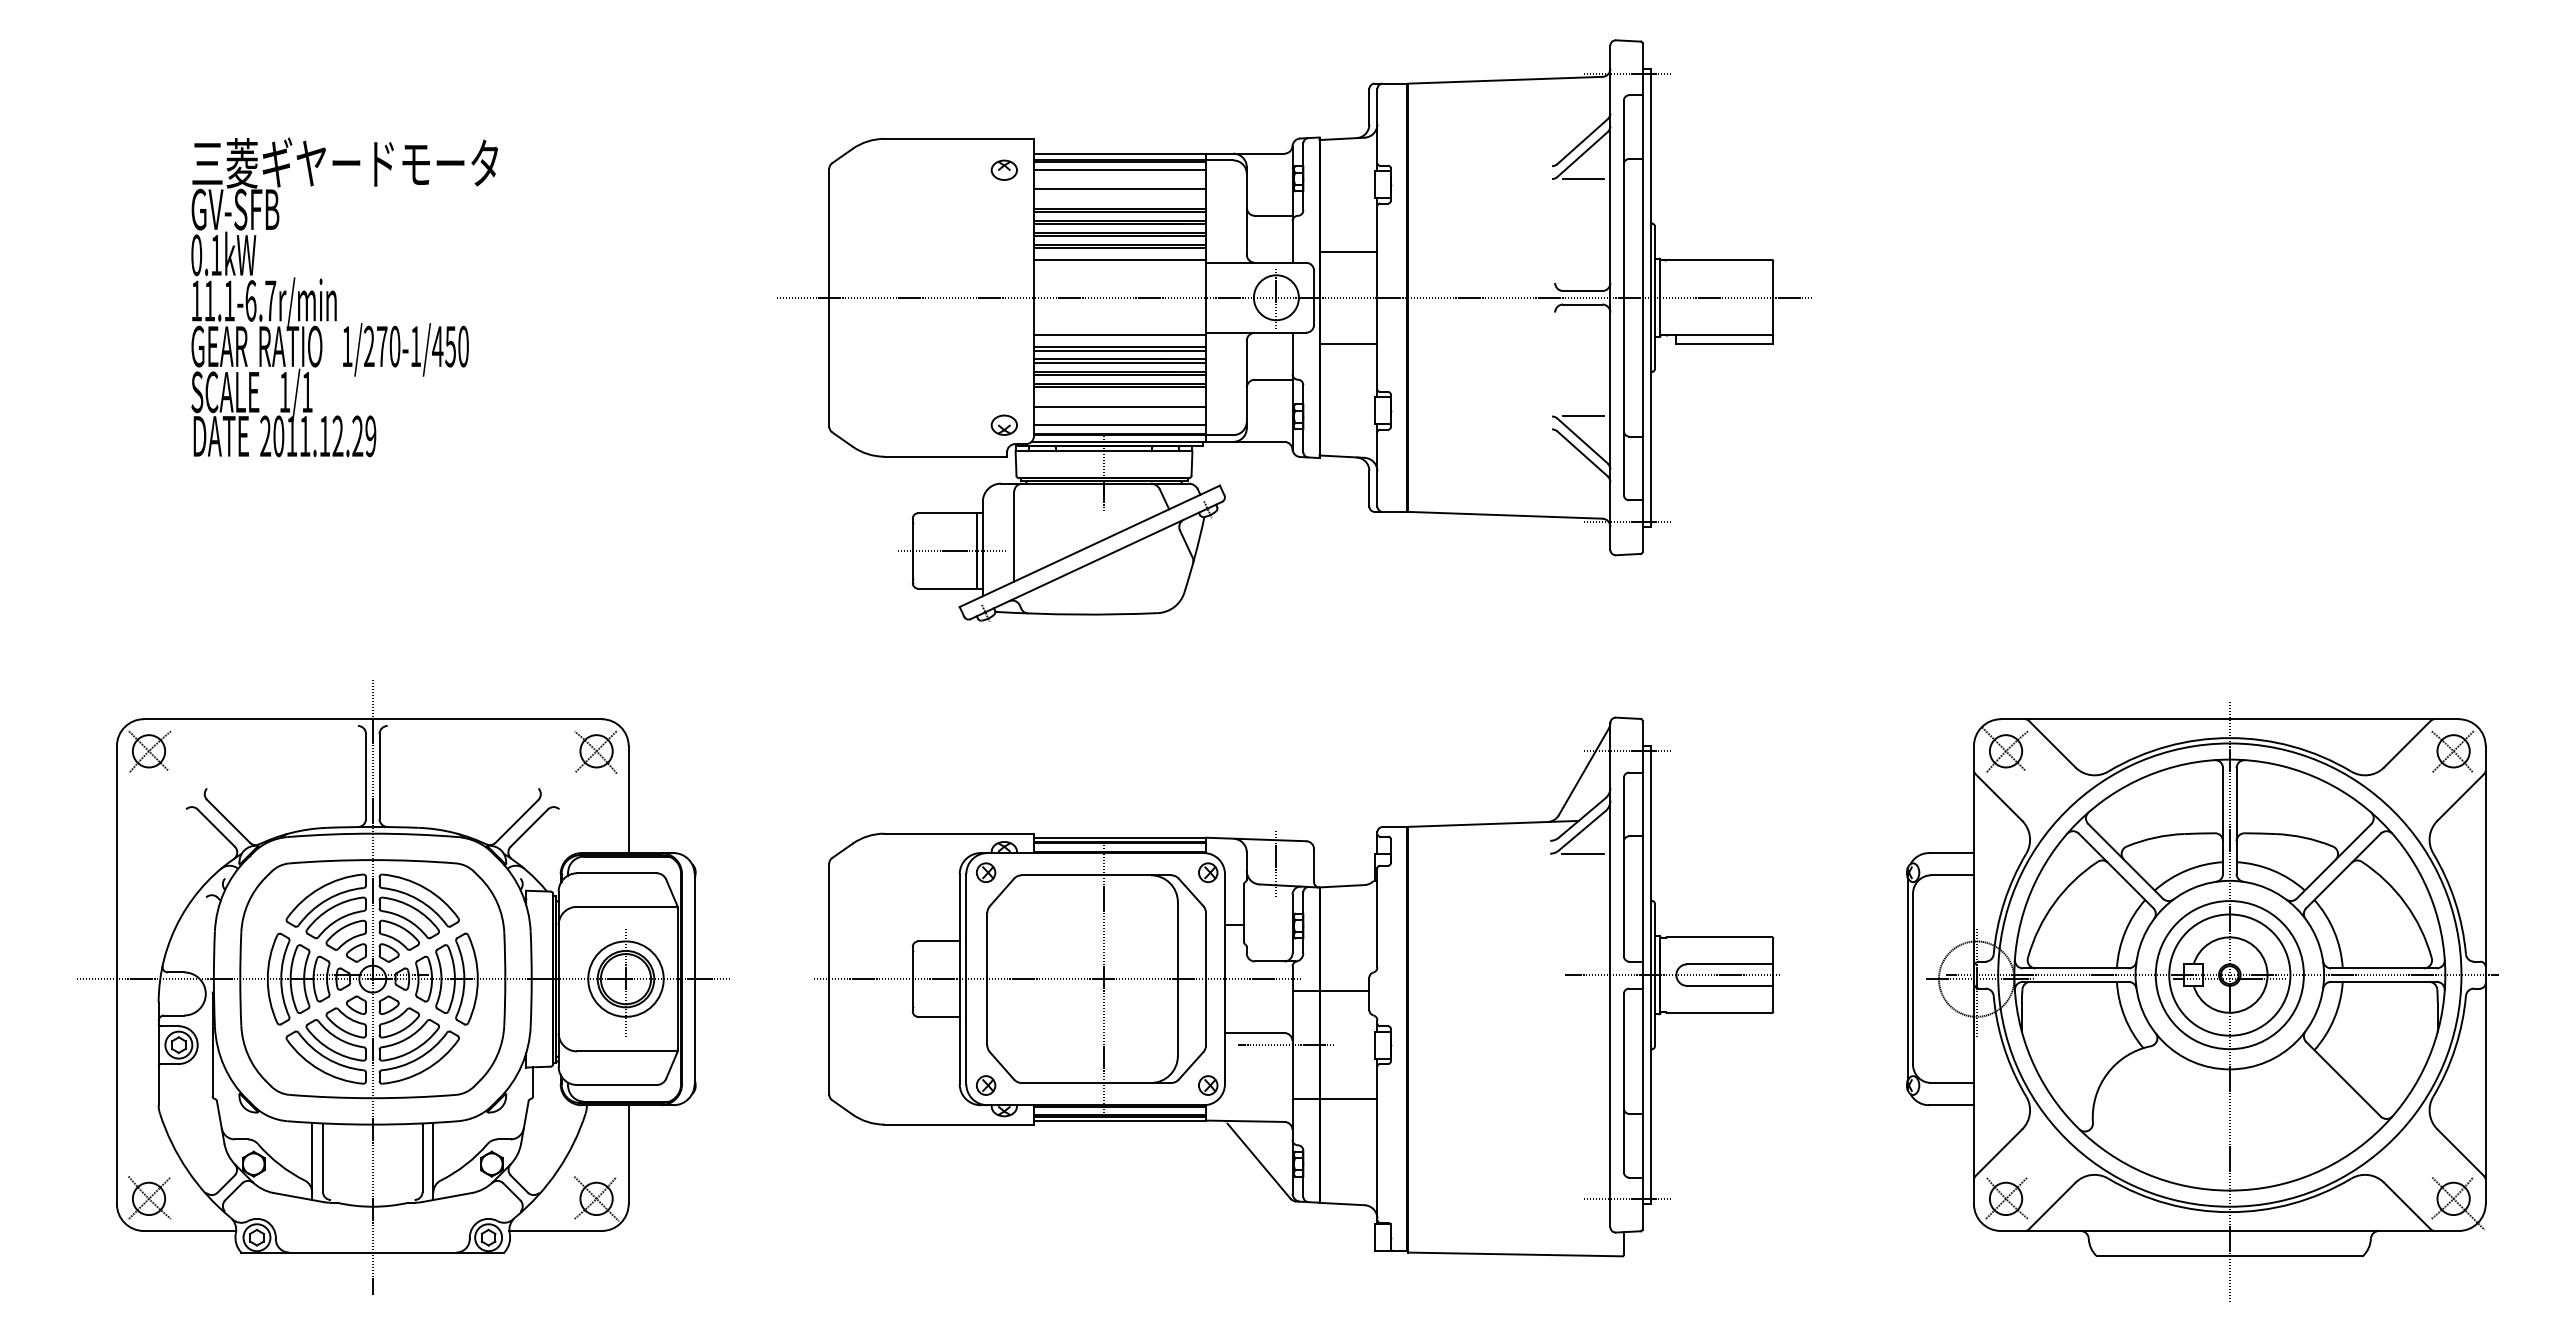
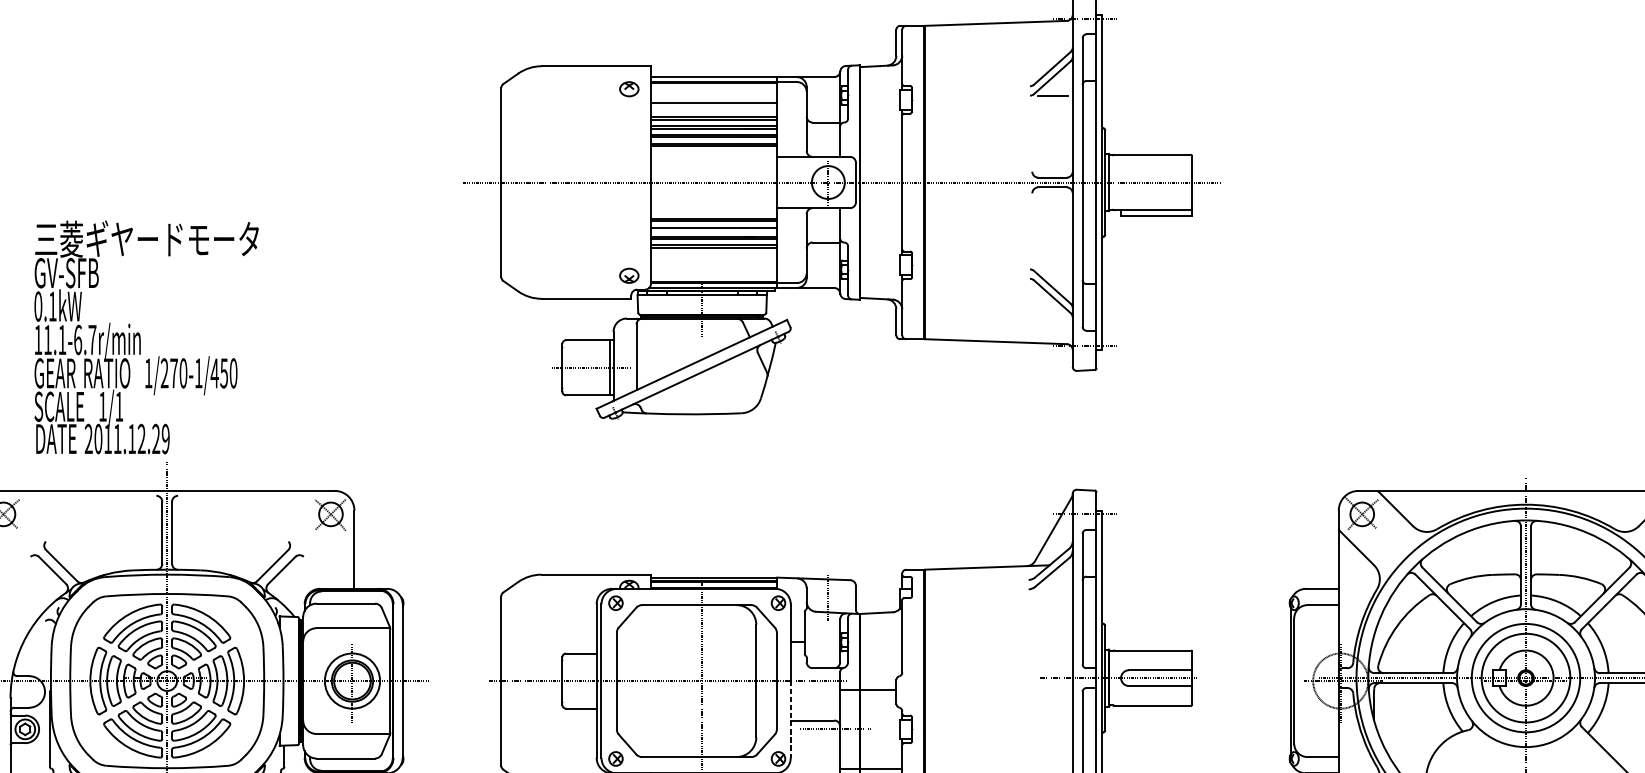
line: (1119, 170) -> (713, 89), removed
line: (1348, 251) -> (881, 148), removed
line: (1119, 260) -> (713, 155), removed
text: (344, 297) -> (146, 337), moved
line: (1119, 335) -> (713, 210), removed
line: (1348, 343) -> (881, 215), removed
line: (1119, 362) -> (713, 229), removed
line: (1119, 406) -> (713, 262), removed
line: (1583, 416) -> (1053, 269), removed
line: (1119, 425) -> (713, 275), removed
line: (1582, 853) -> (1052, 589), removed
line: (1224, 1031) -> (790, 719), solid -> dashed

